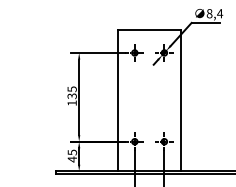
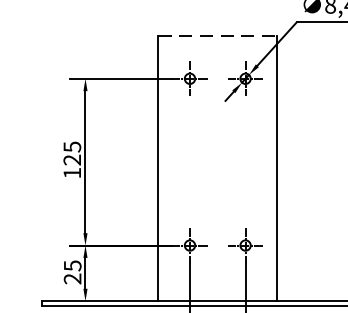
line: (149, 29) -> (217, 34), solid -> dashed
text: (72, 96) -> (72, 160), 135 -> 125
text: (71, 159) -> (71, 278), 45 -> 25

